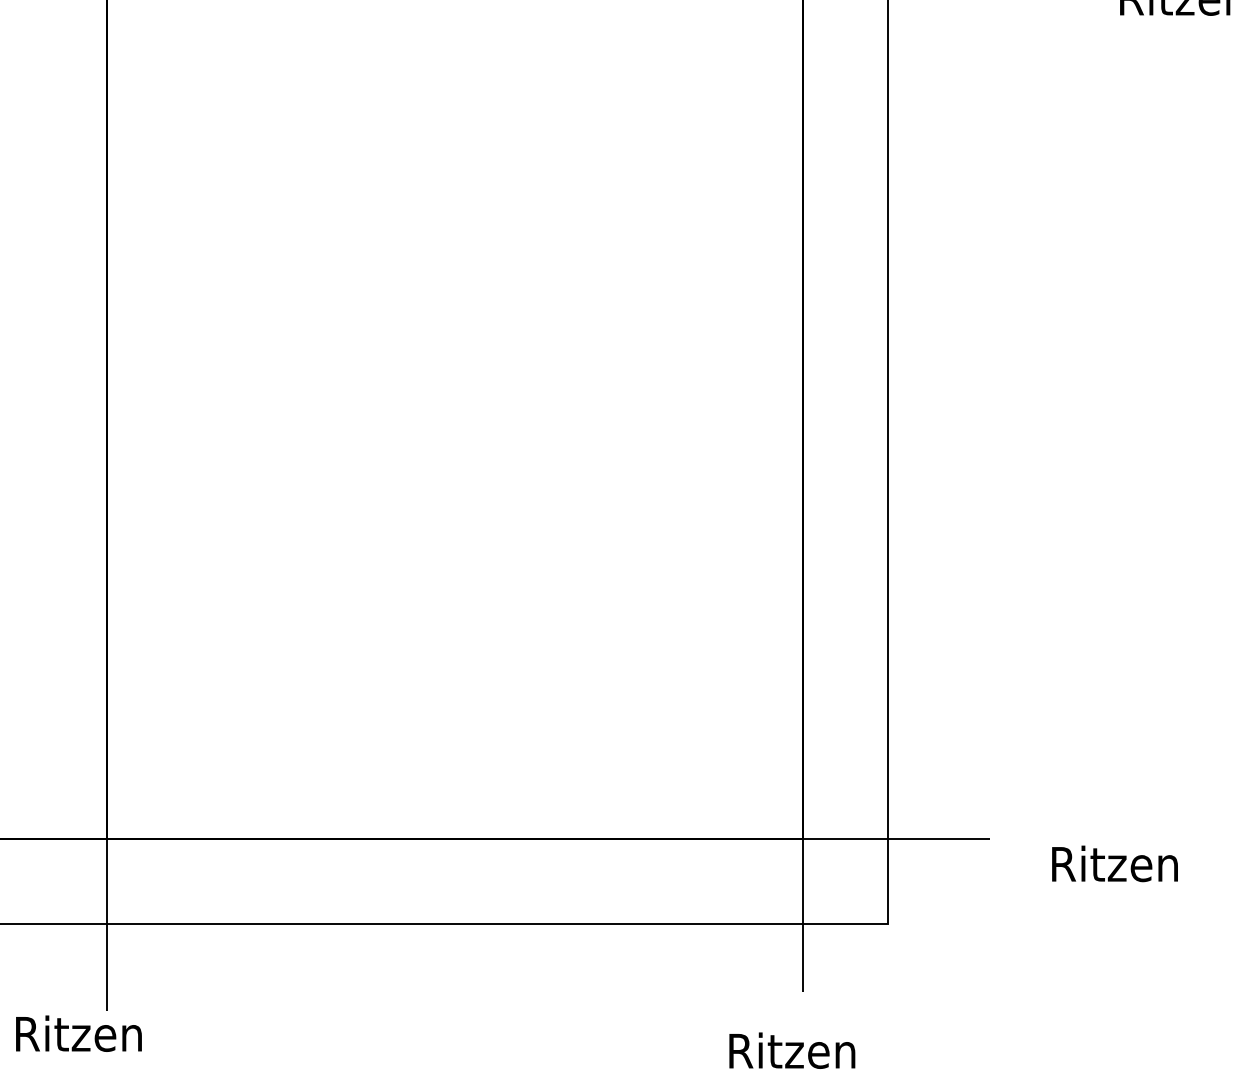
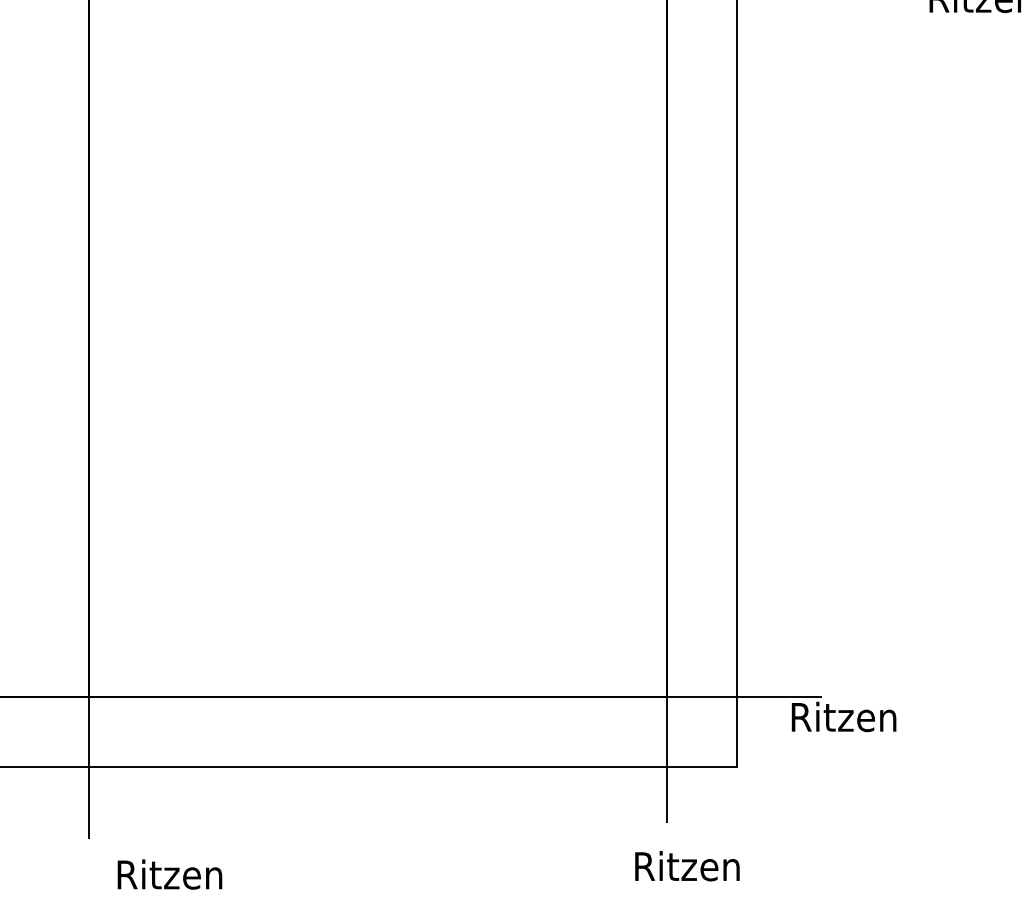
text: (1114, 863) -> (843, 716), moved
text: (78, 1033) -> (169, 874), moved
text: (792, 1050) -> (687, 866), moved

